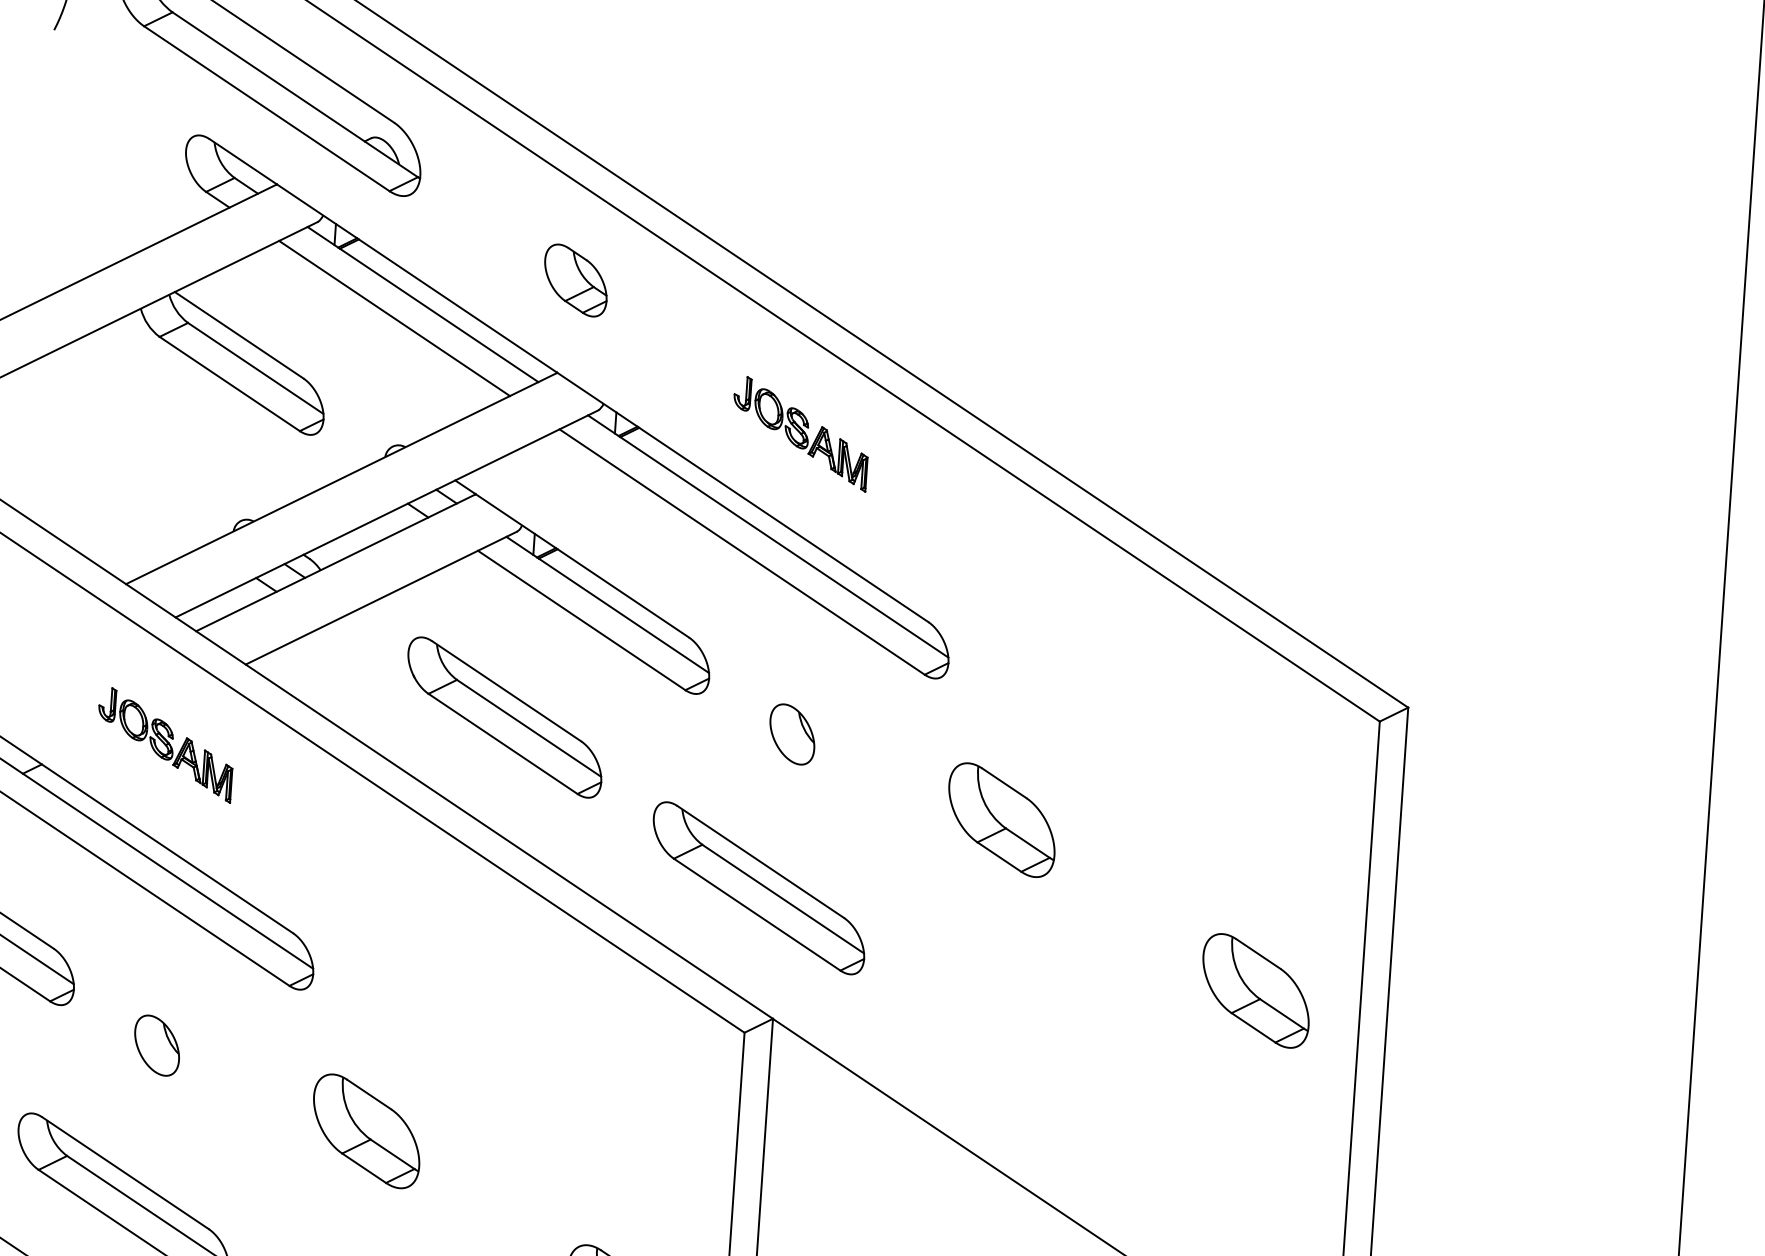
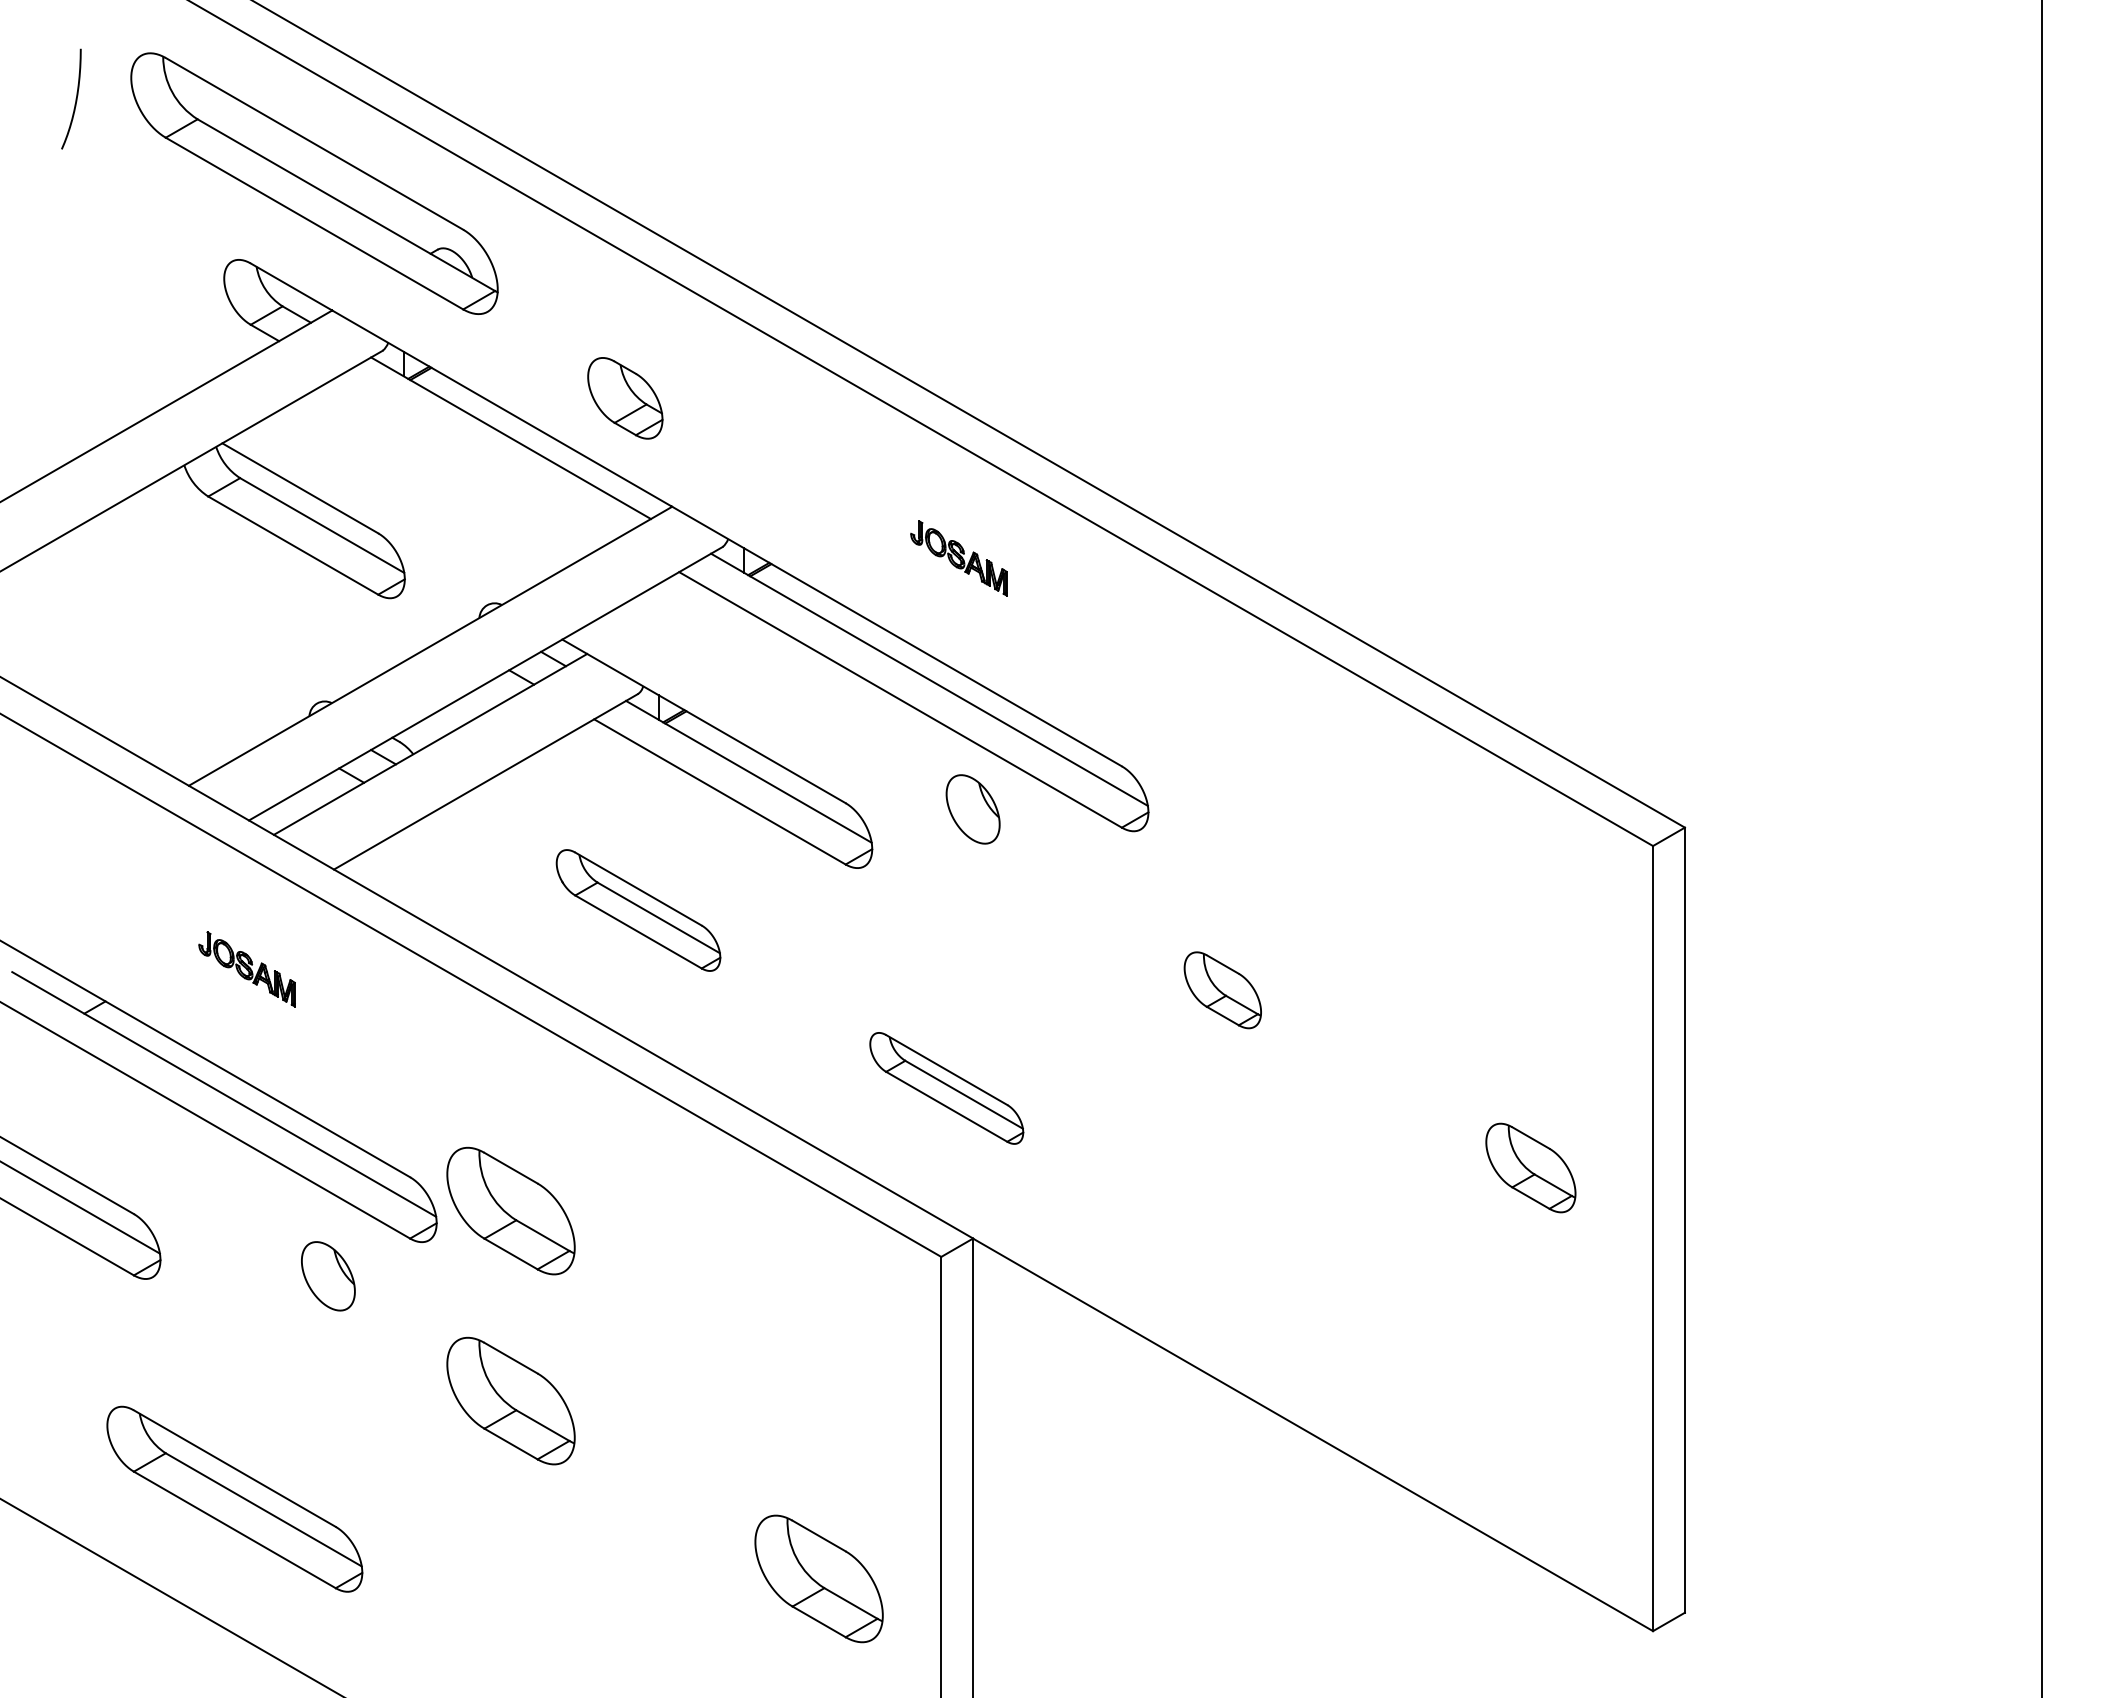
part: (576, 280) -> (625, 398), moved
line: (394, 318) -> (479, 456), removed
part: (800, 434) -> (958, 558), size x0.6
part: (504, 717) -> (638, 910), size x0.7
part: (791, 734) -> (972, 809), moved
part: (164, 745) -> (246, 969), size x0.6
part: (1001, 820) -> (1222, 990), size x0.6
part: (758, 888) -> (946, 1088), size x0.6
part: (377, 967) -> (510, 1210), added
part: (1255, 990) -> (1530, 1167), size x0.7
part: (157, 1045) -> (328, 1276), moved

